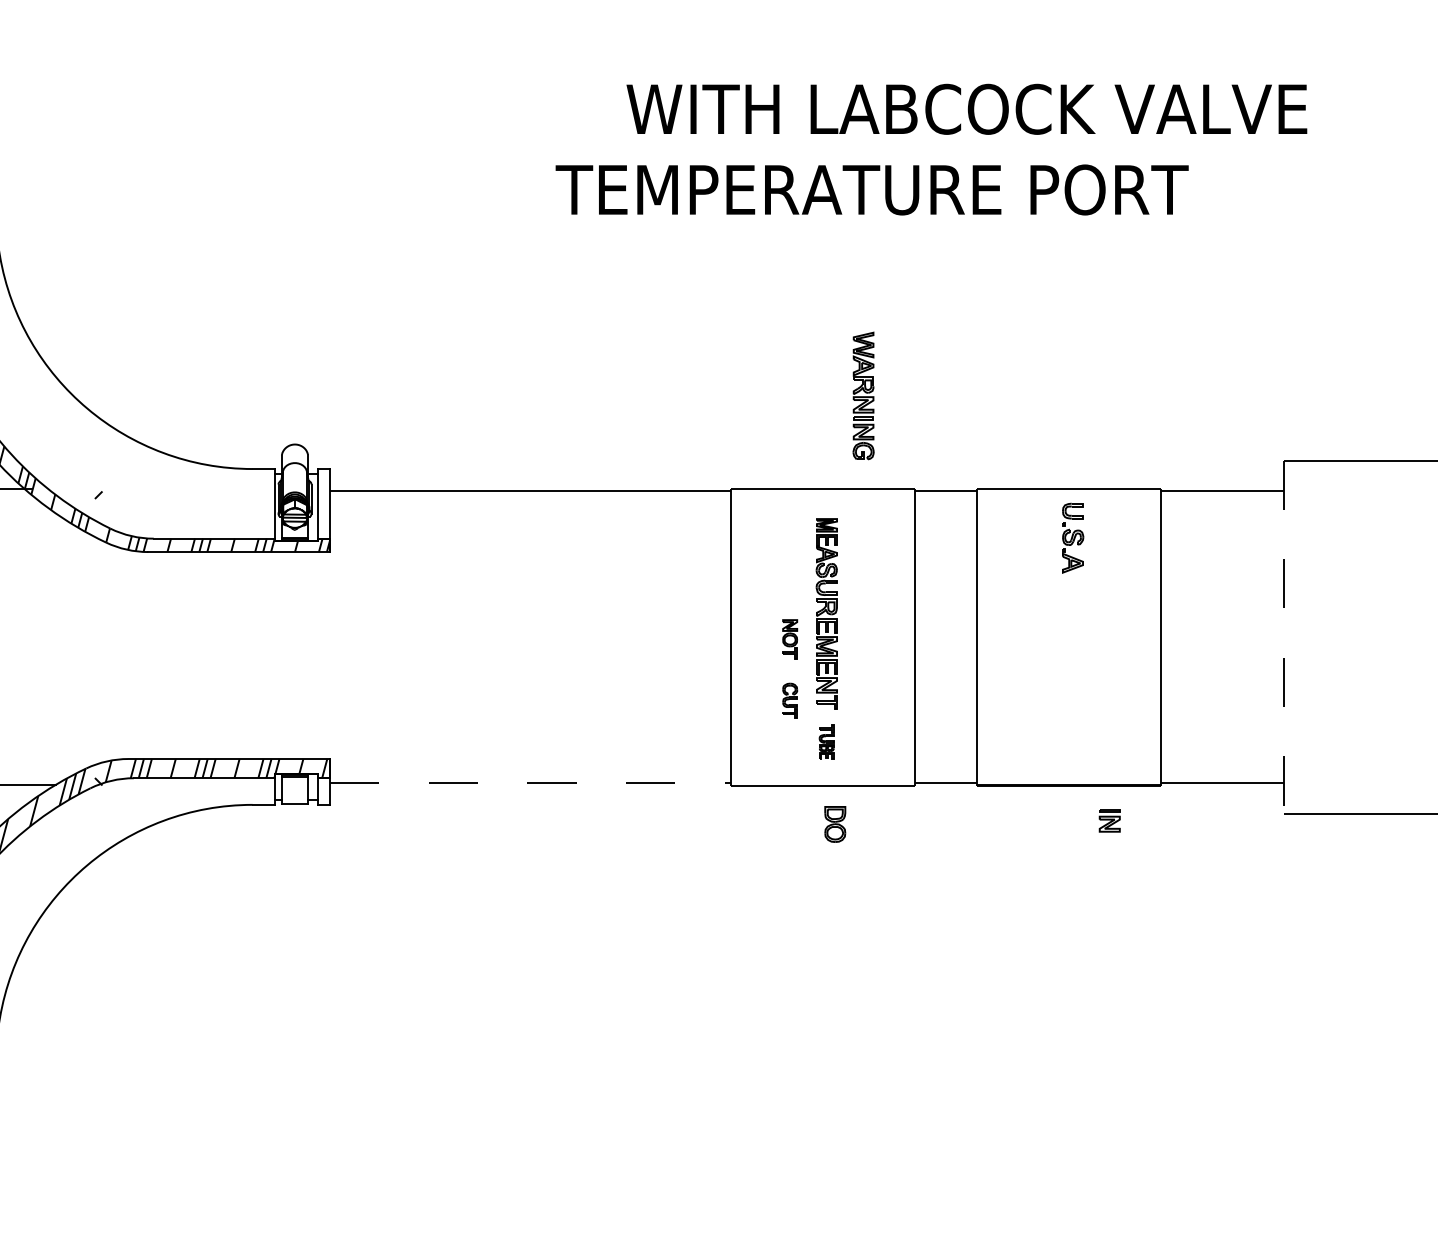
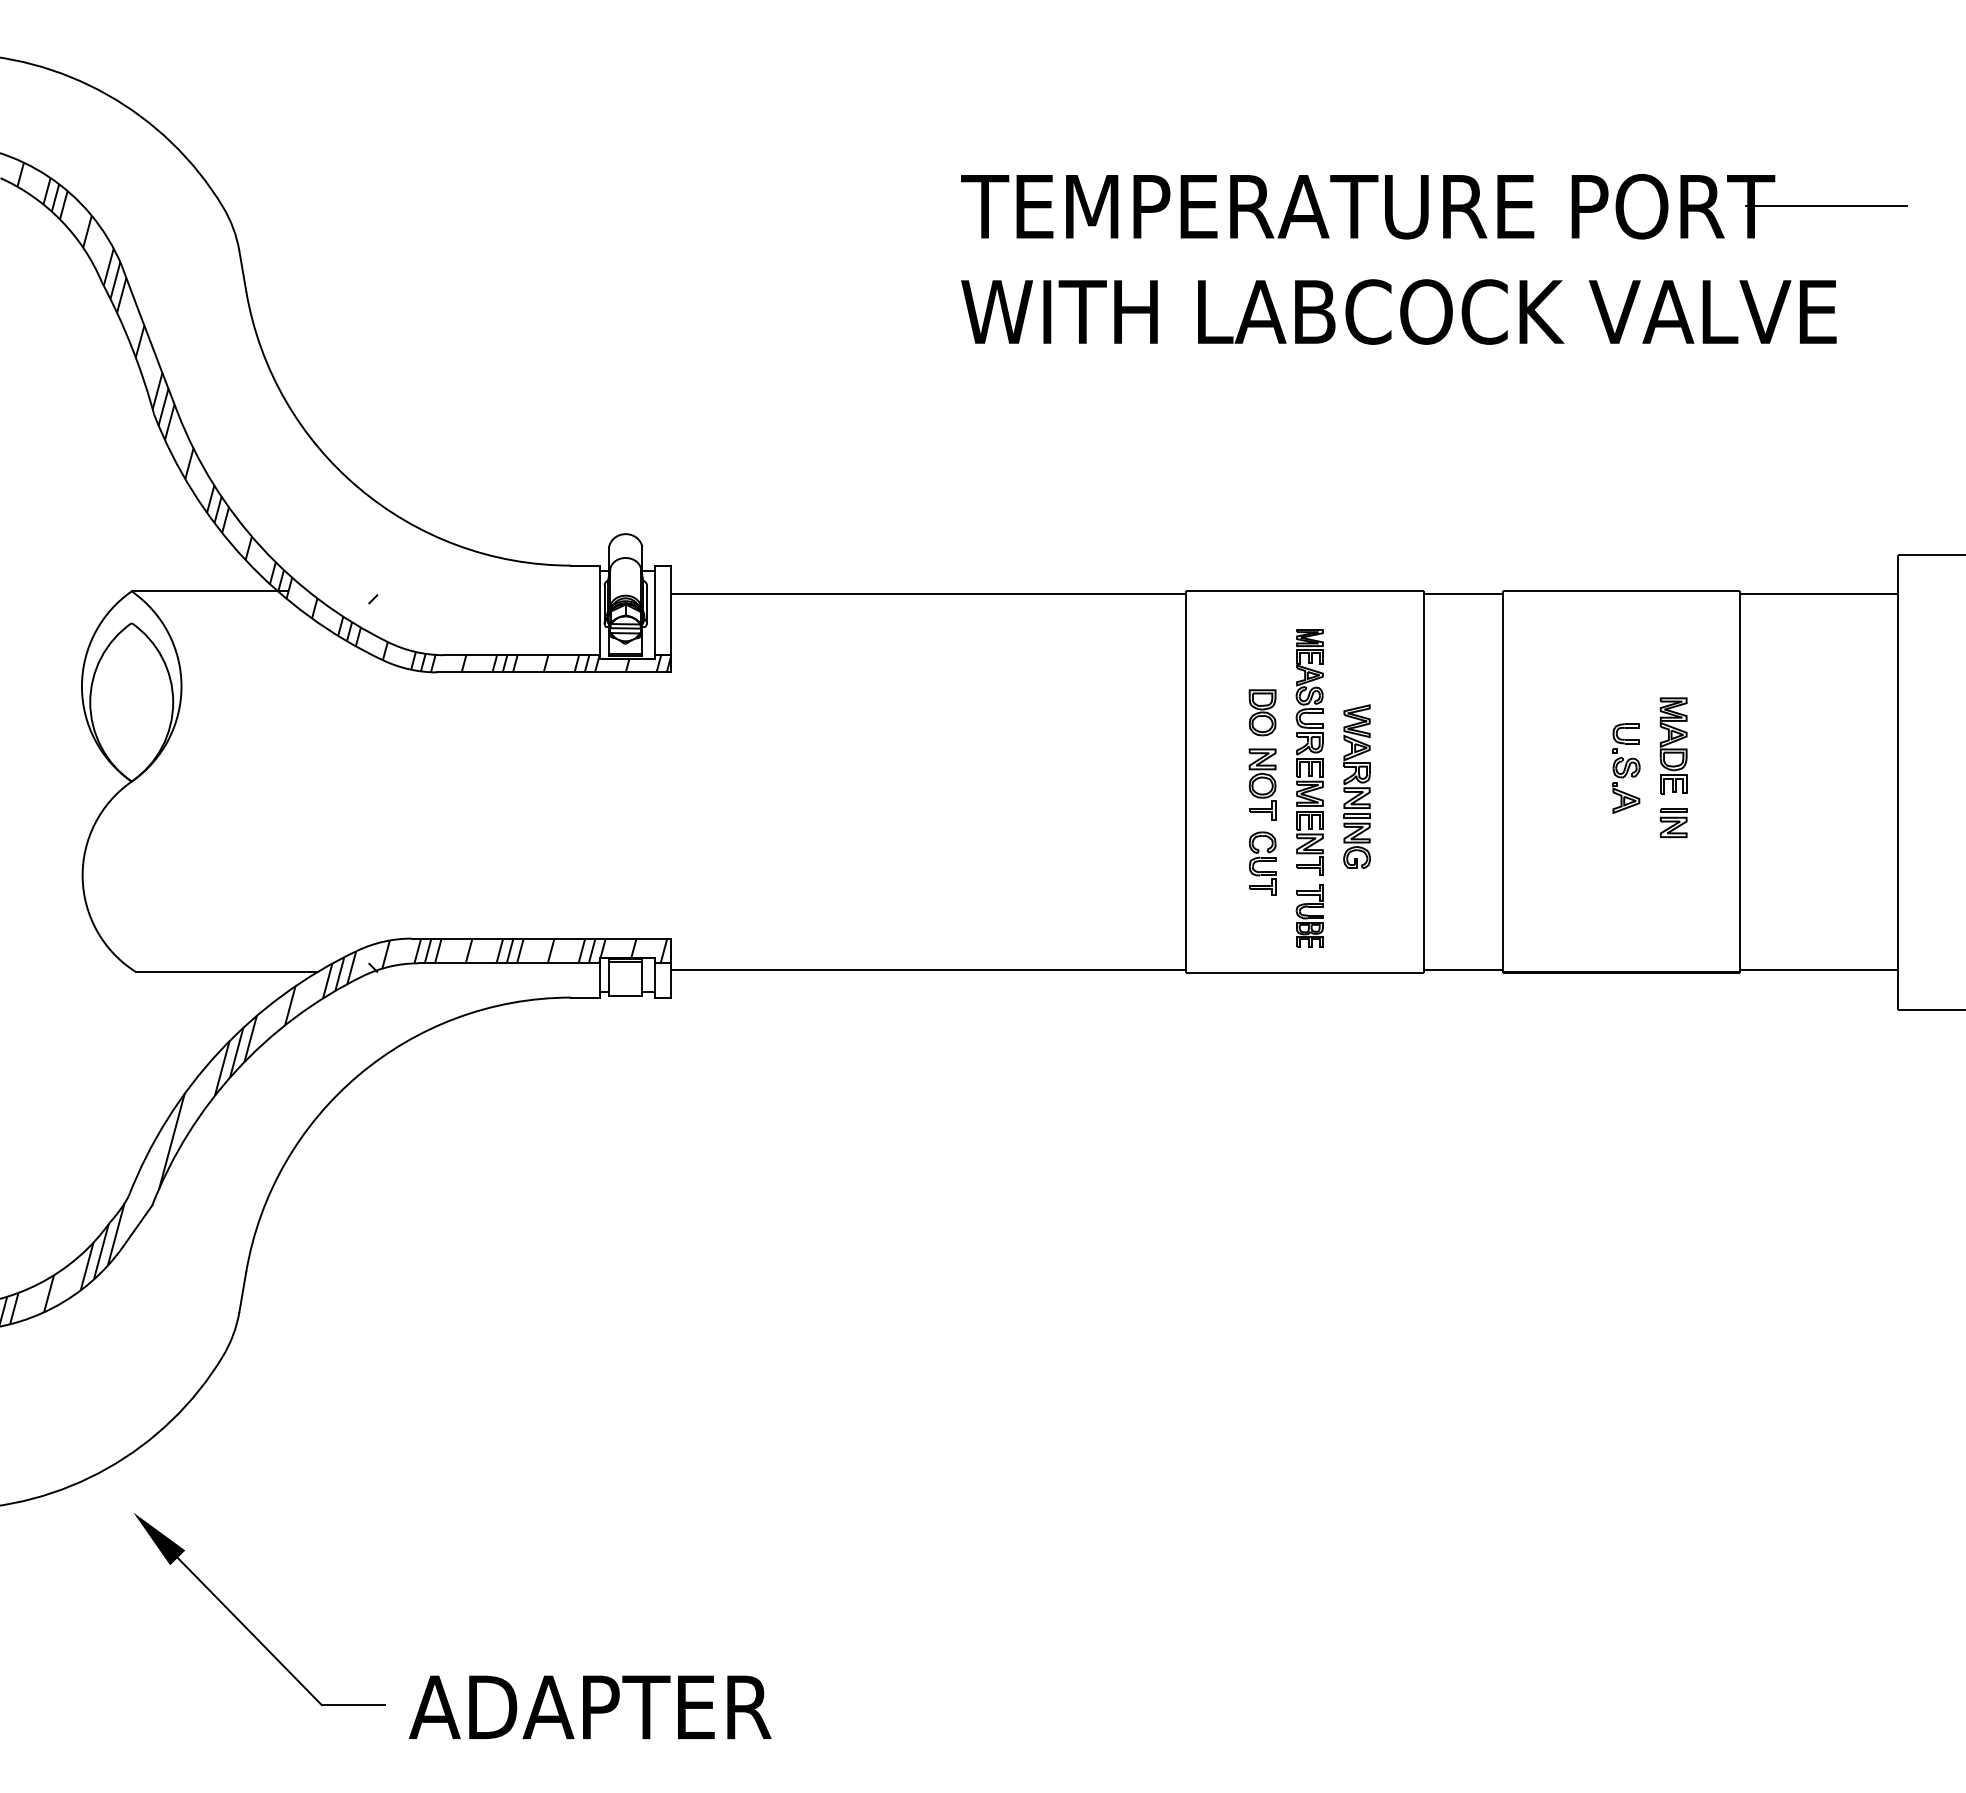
text: (966, 108) -> (1398, 311), moved
line: (1228, 189) -> (1826, 206), added
part: (863, 395) -> (1356, 786), moved
part: (1073, 538) -> (1626, 768), moved
part: (1109, 608) -> (1673, 745), added
line: (1284, 637) -> (1898, 782), dashed -> solid
part: (790, 639) -> (1262, 784), size x1.43
part: (790, 700) -> (1262, 863), size x1.43
part: (826, 741) -> (1309, 915), size x1.43
line: (530, 783) -> (928, 970), dashed -> solid
part: (1109, 820) -> (1673, 822), moved
part: (835, 824) -> (1262, 712), moved

